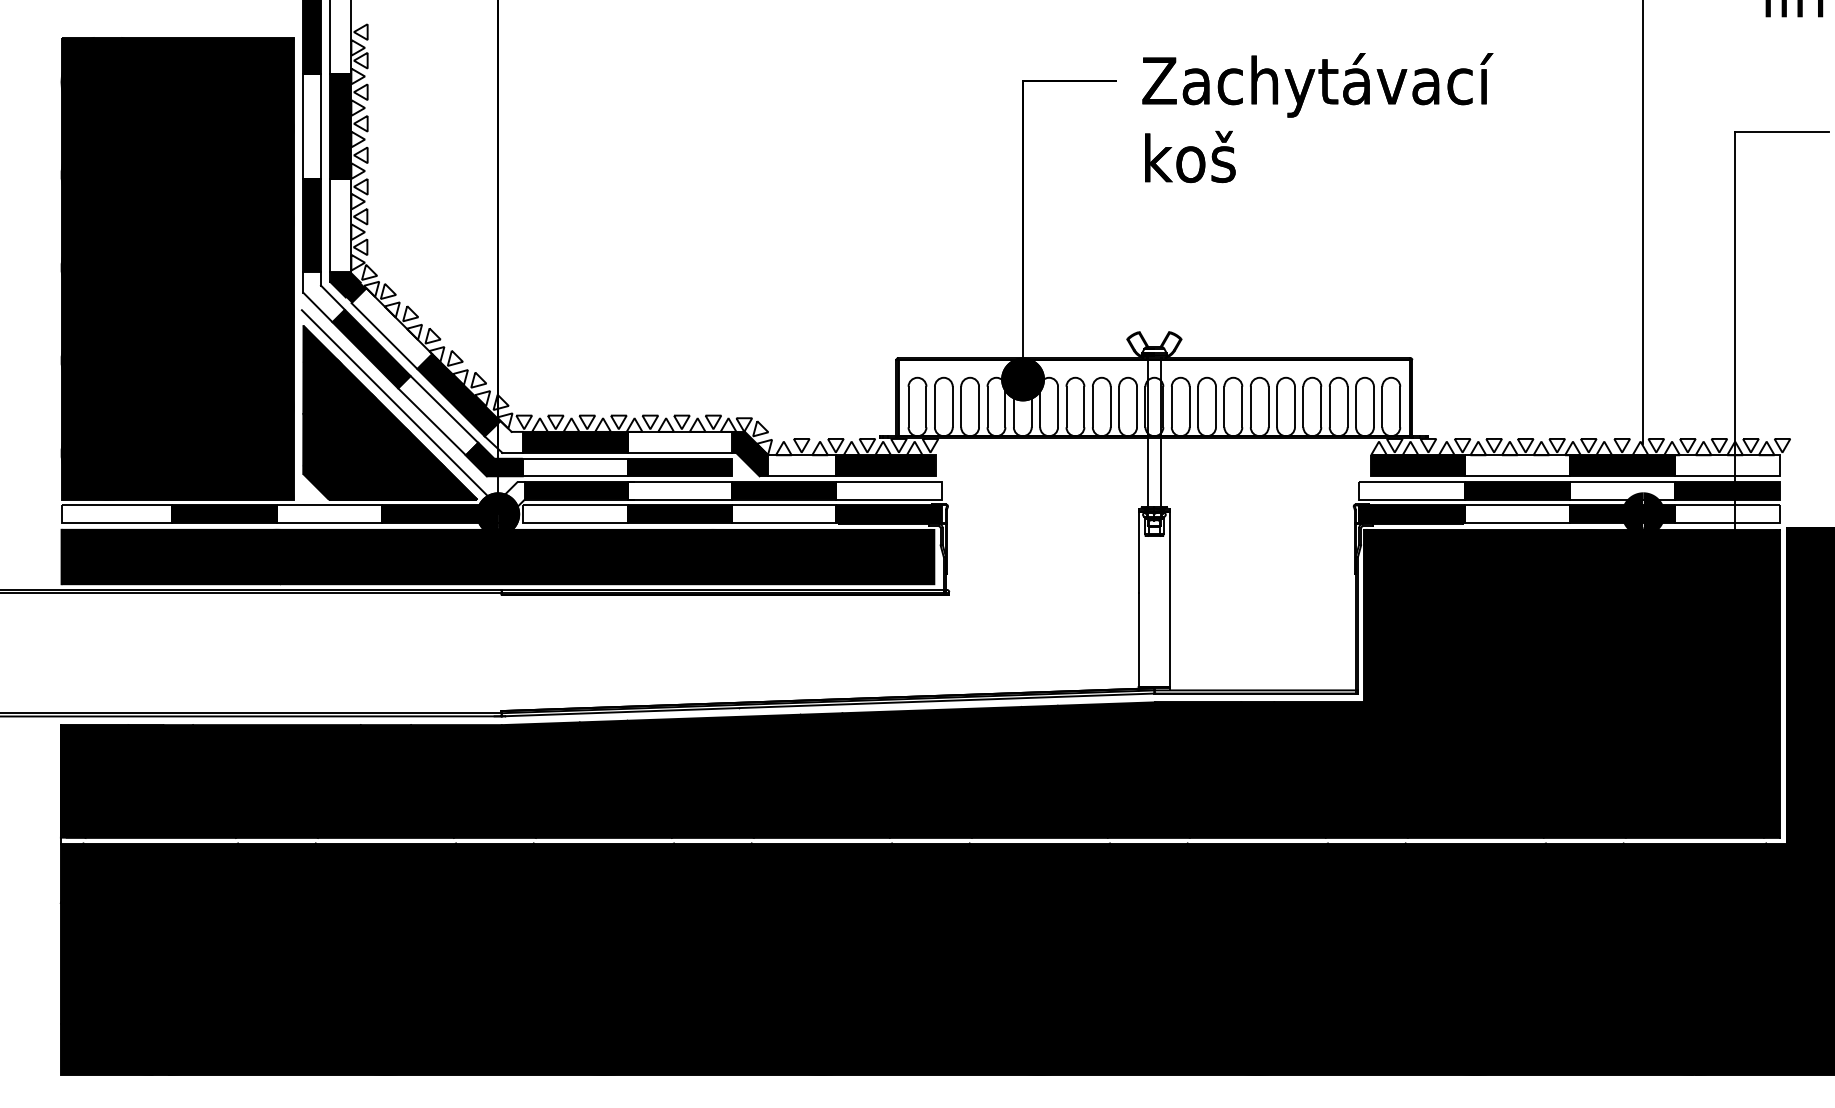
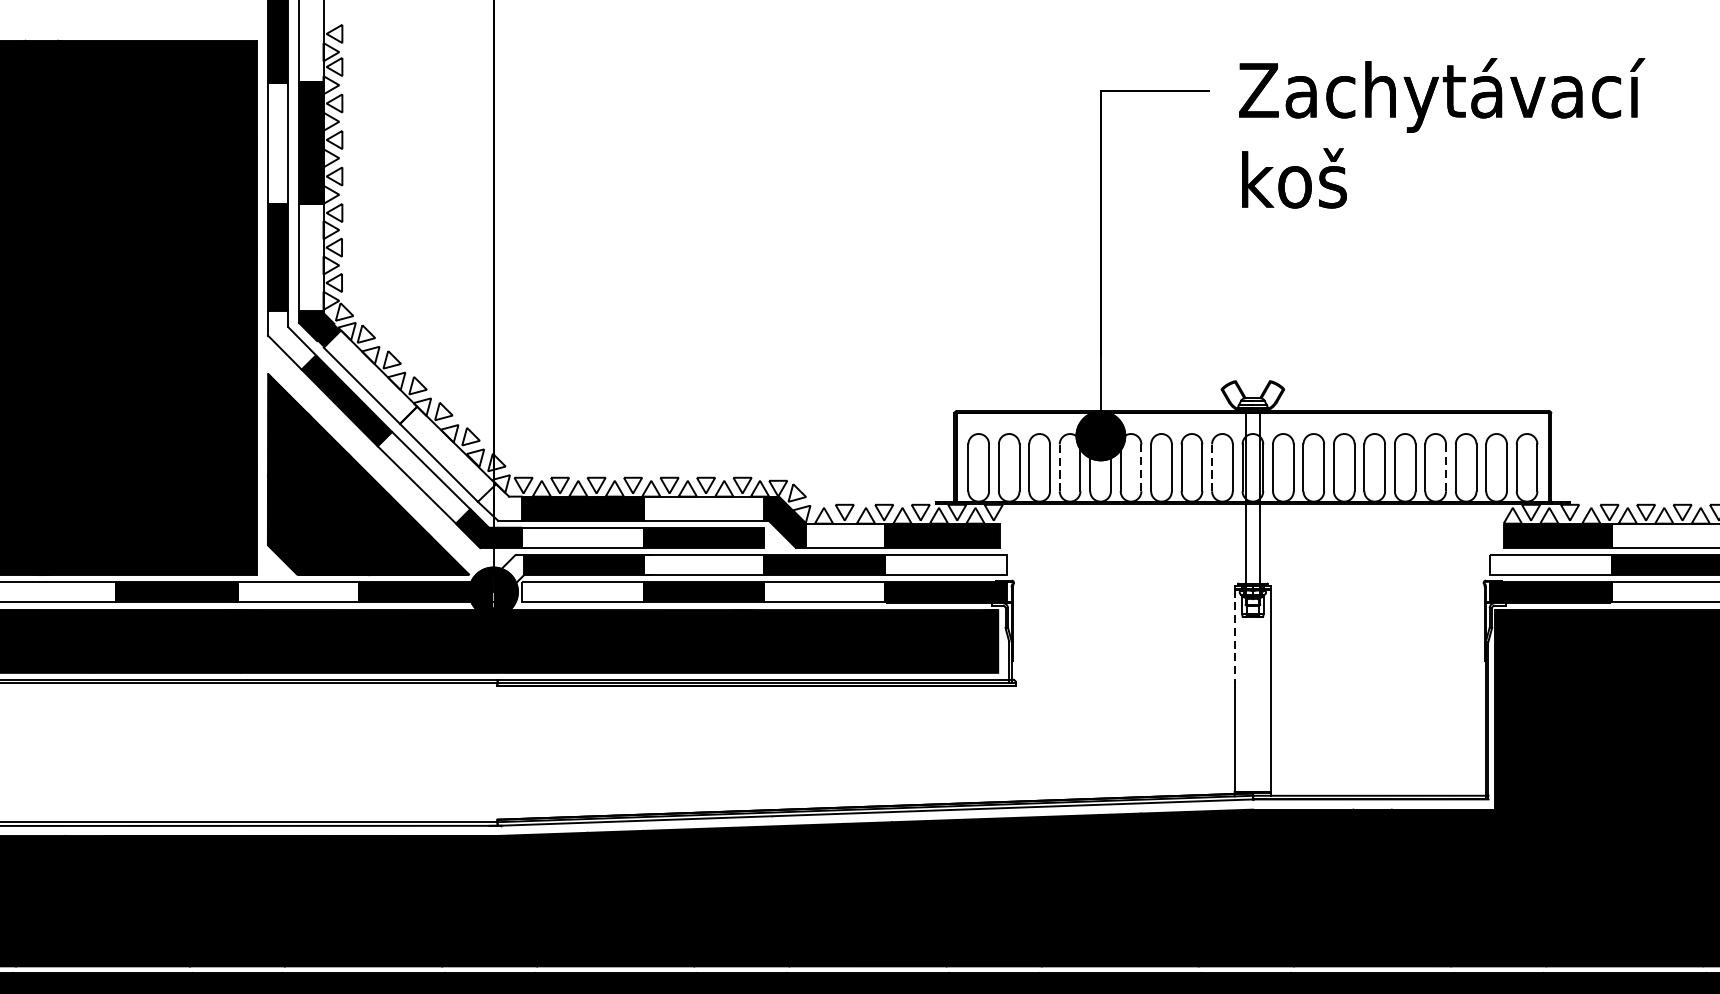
fill: (458, 395) -> (447, 454), removed
line: (396, 404) -> (375, 464), removed
line: (987, 406) -> (1059, 467), solid -> dashed
line: (1119, 406) -> (1212, 467), solid -> dashed
line: (1058, 407) -> (1141, 468), solid -> dashed
line: (1321, 407) -> (1446, 468), solid -> dashed
line: (1138, 553) -> (1234, 637), solid -> dashed

